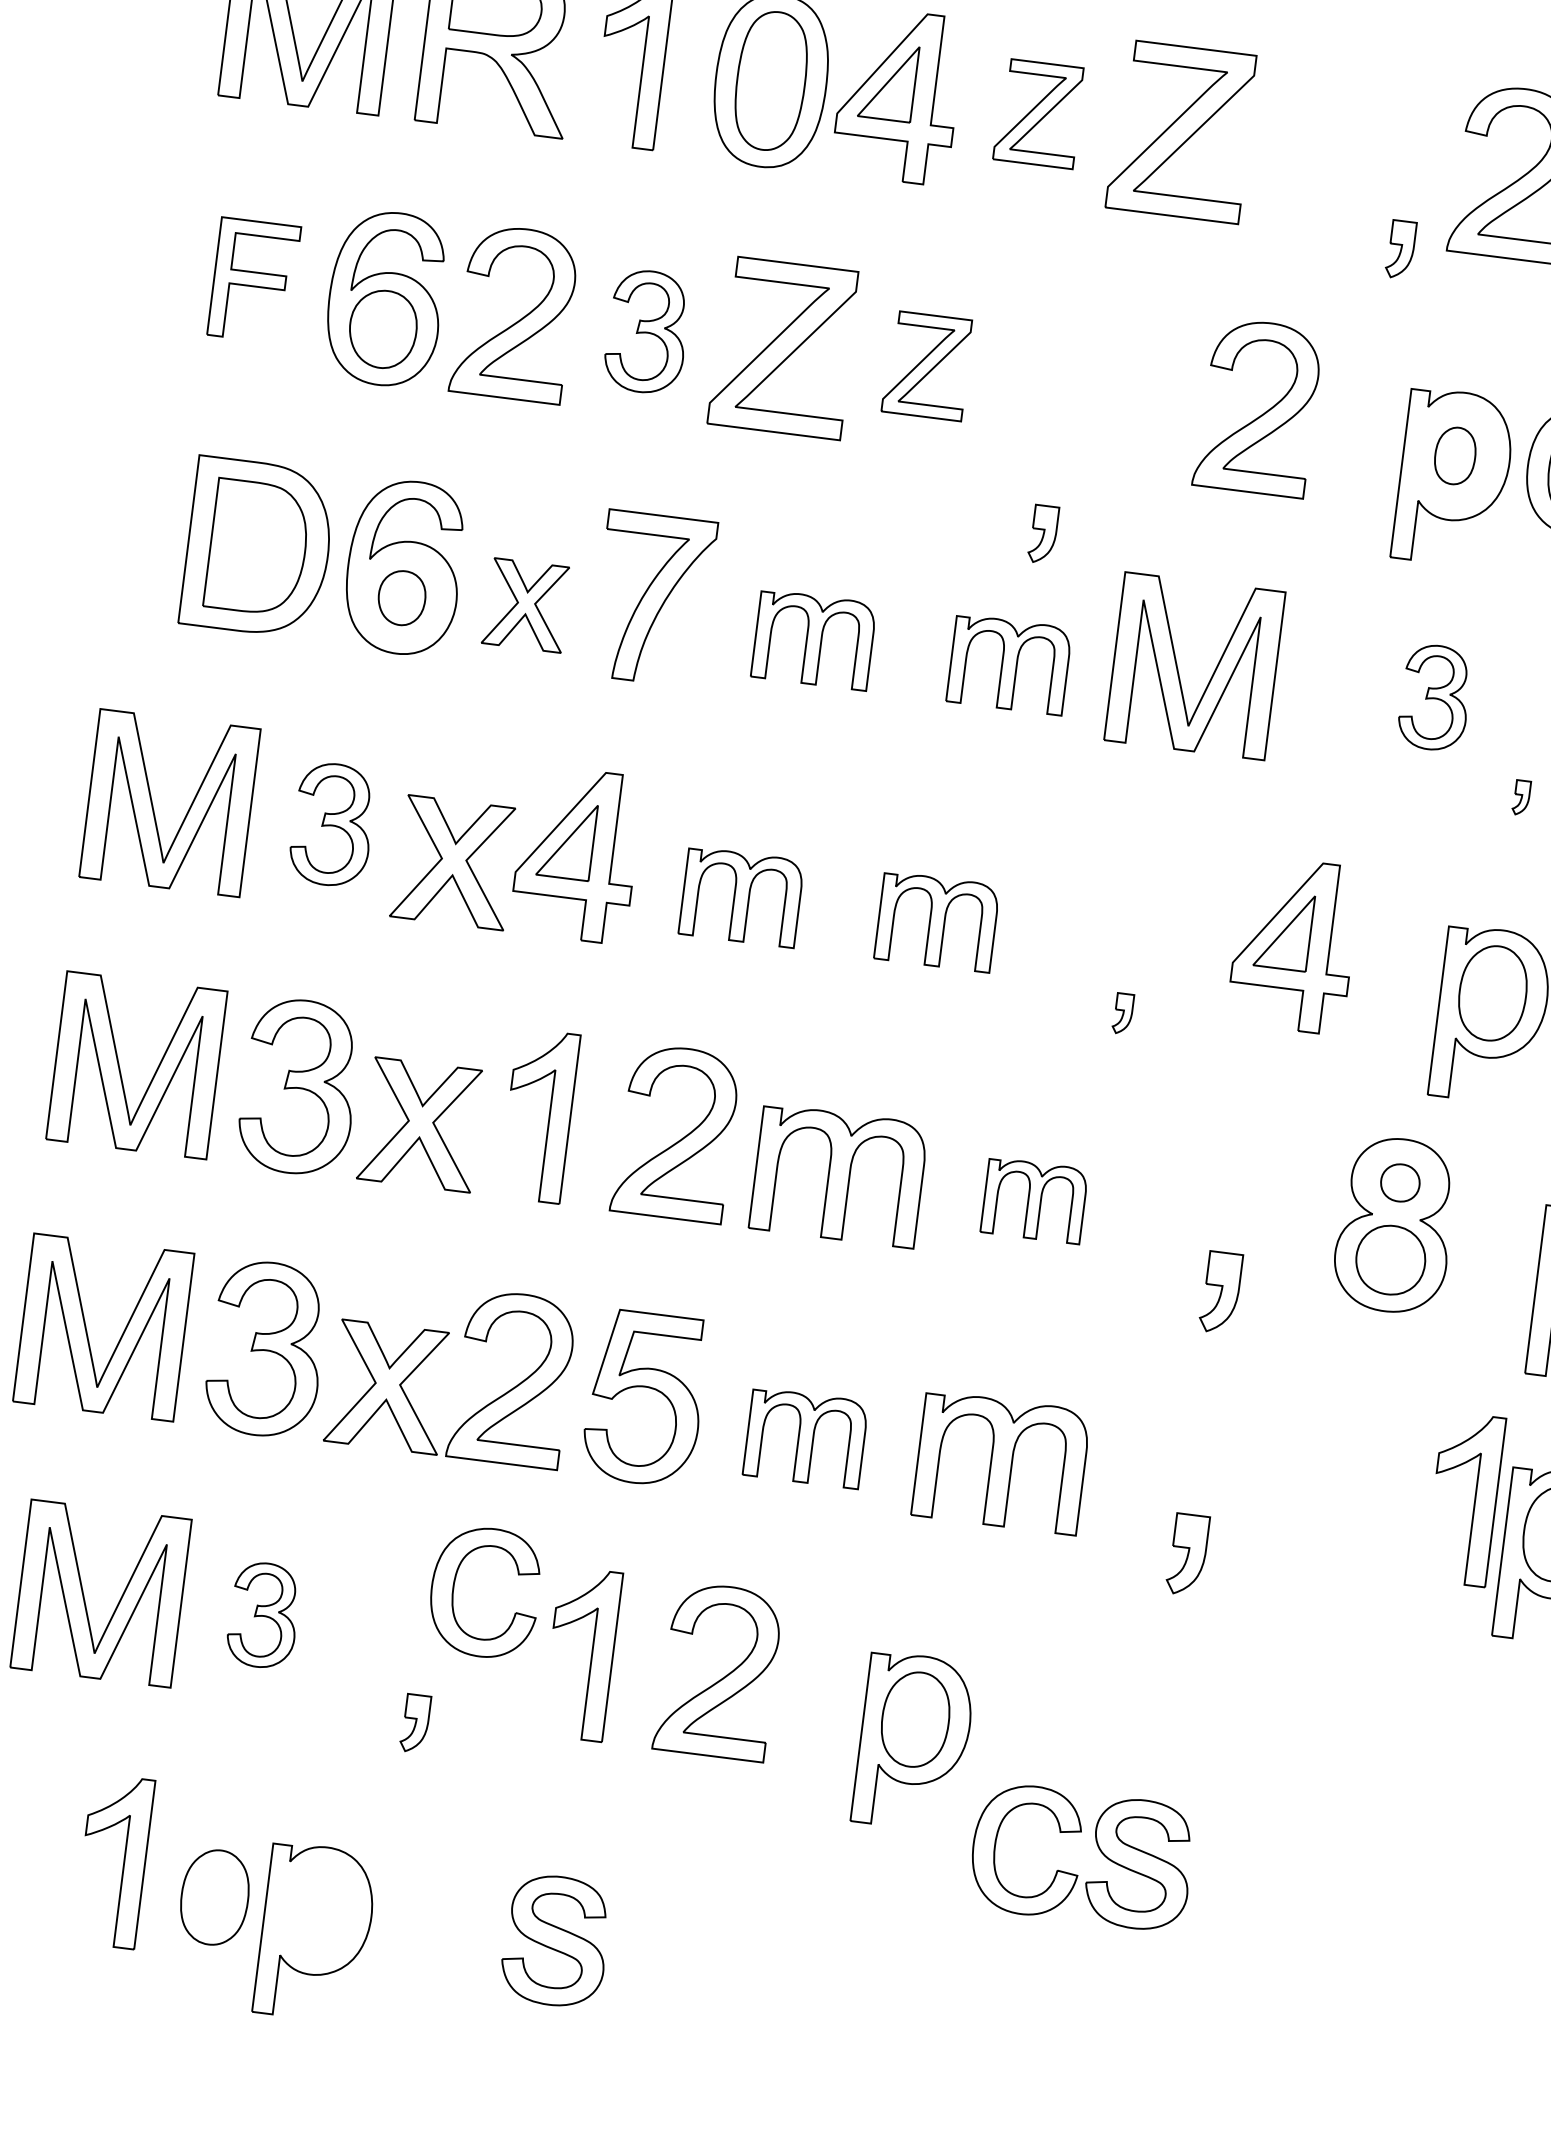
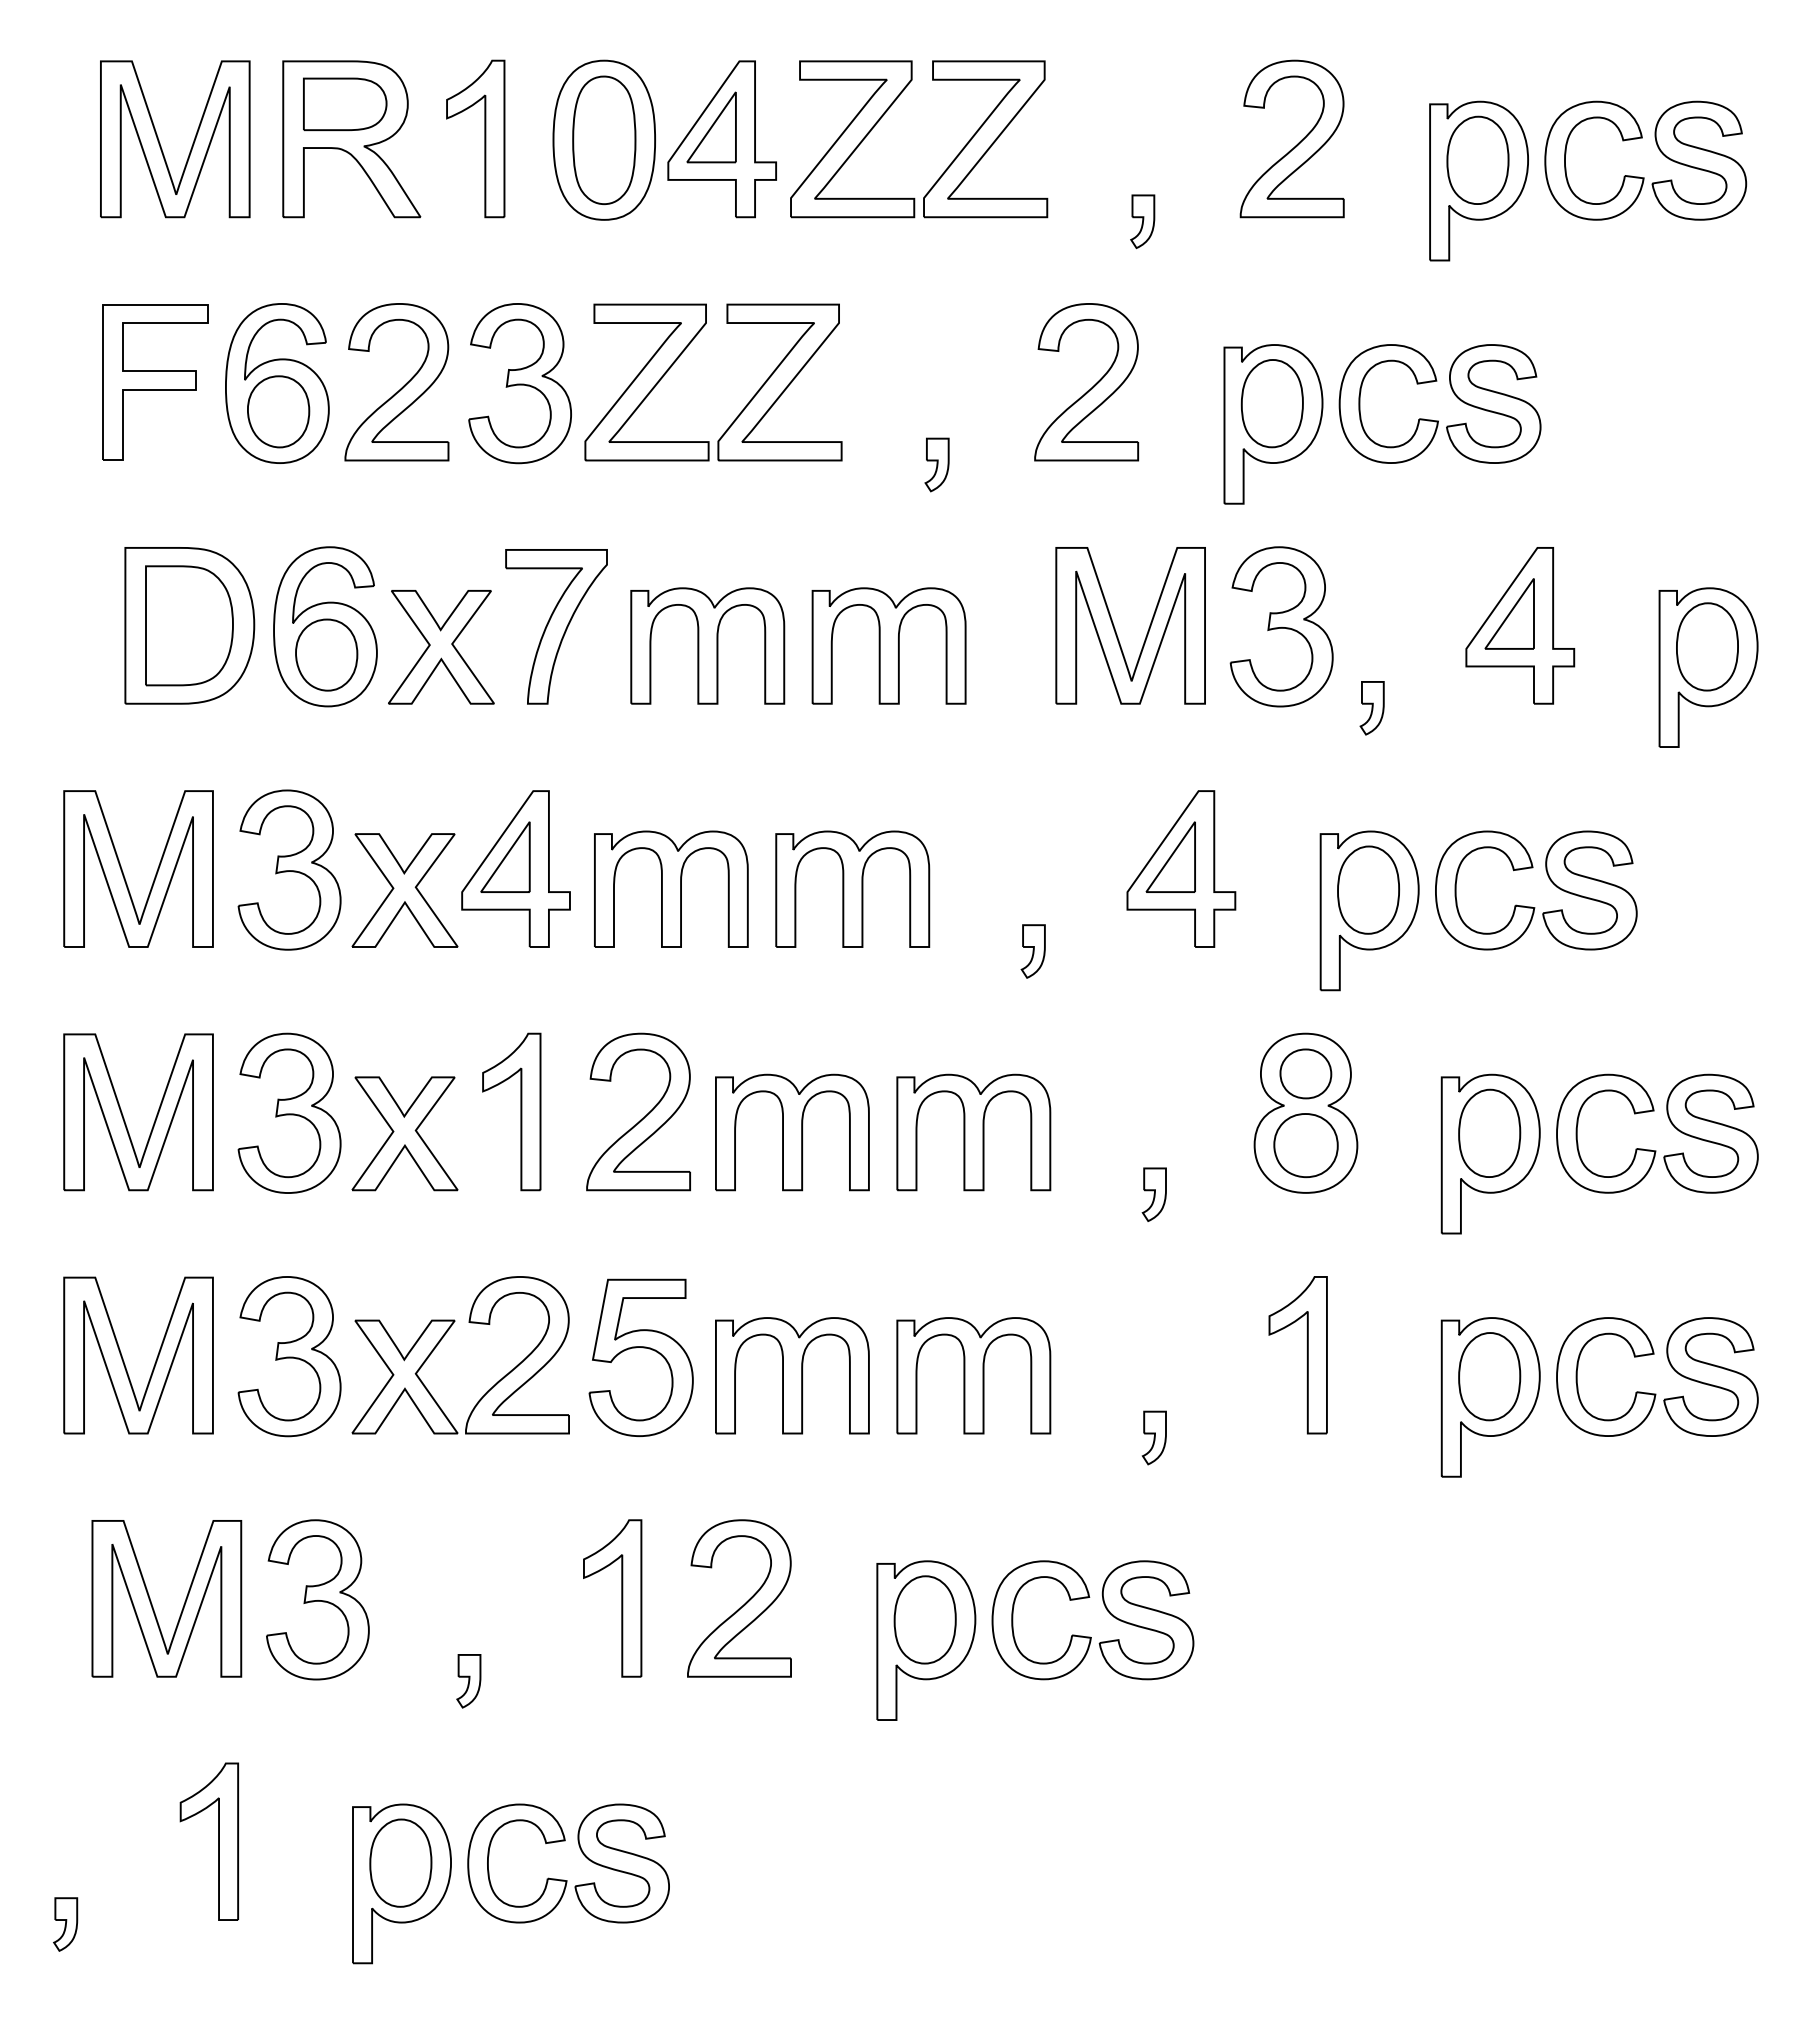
part: (1038, 113) -> (852, 139), size x1.67
part: (1400, 249) -> (1142, 221), moved
part: (254, 280) -> (155, 382), size x1.43
part: (646, 331) -> (519, 383), size x1.43
part: (927, 365) -> (779, 382), size x1.67
part: (1454, 455) -> (1271, 403), size x1.67
part: (1042, 533) -> (936, 464), moved
part: (401, 597) -> (326, 654), size x1.43
part: (526, 605) -> (441, 647), size x1.43
part: (813, 639) -> (707, 645), size x1.43
part: (1008, 664) -> (888, 645), size x1.43
part: (1178, 670) -> (1116, 631), moved
part: (1434, 697) -> (1281, 626), size x1.67
part: (1520, 797) -> (1371, 708), size x1.67
part: (332, 824) -> (289, 869), size x1.43
part: (741, 896) -> (671, 888), size x1.43
part: (936, 921) -> (852, 888), size x1.43
part: (1122, 1013) -> (1032, 951), size x1.43
part: (1399, 1182) -> (1305, 1073), size x1.43
part: (1034, 1200) -> (973, 1132), size x1.67
part: (1219, 1292) -> (1153, 1194), size x0.71
part: (805, 1438) -> (792, 1375), size x1.43
part: (1473, 1500) -> (1306, 1355), moved
part: (1186, 1554) -> (1153, 1437), size x0.71
part: (453, 1588) -> (488, 1863), moved
part: (263, 1614) -> (317, 1599), size x1.67
part: (1077, 1874) -> (1090, 1636), moved
part: (214, 1896) -> (400, 1862), moved

